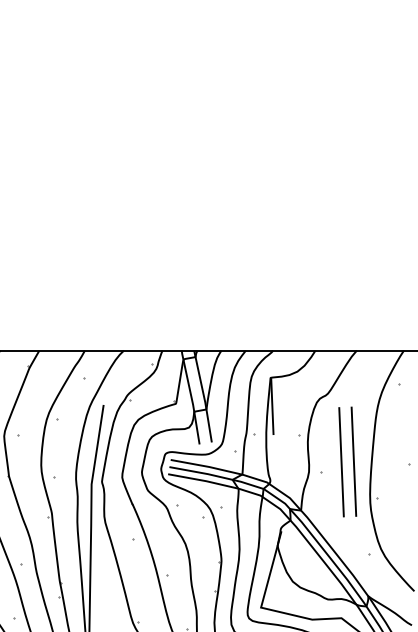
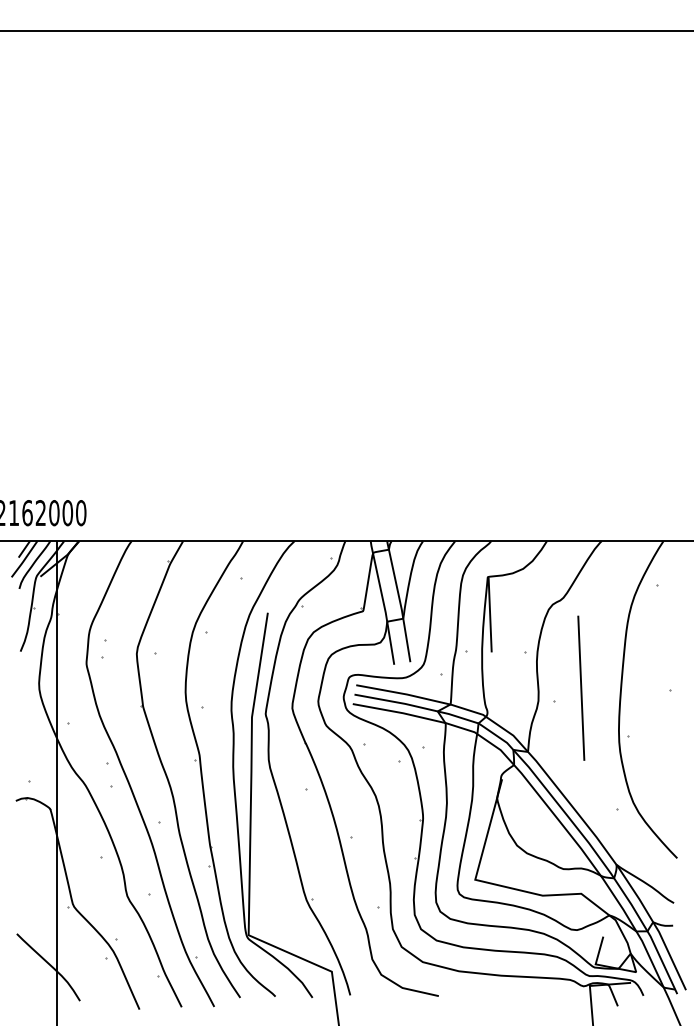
line: (353, 461) -> (597, 687), removed

